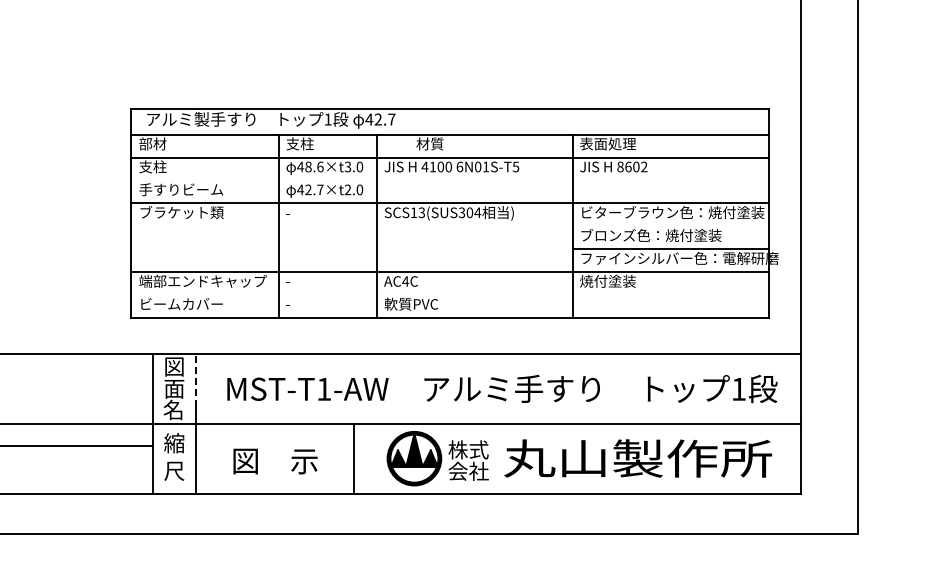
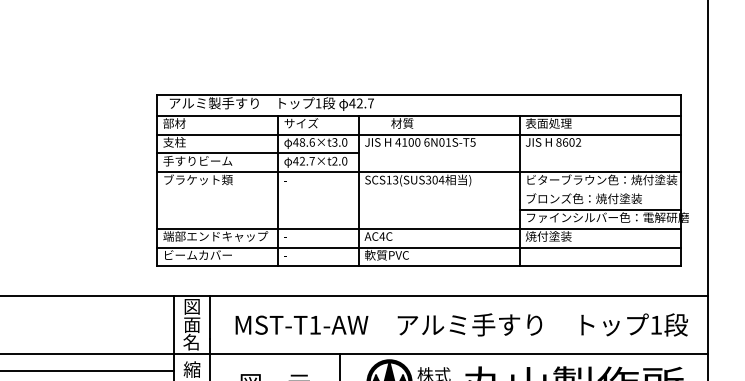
text: (306, 143) -> (300, 123), 支柱 -> サイズ
line: (254, 180) -> (258, 153), added
line: (450, 294) -> (419, 247), added
line: (196, 379) -> (210, 317), dashed -> solid

